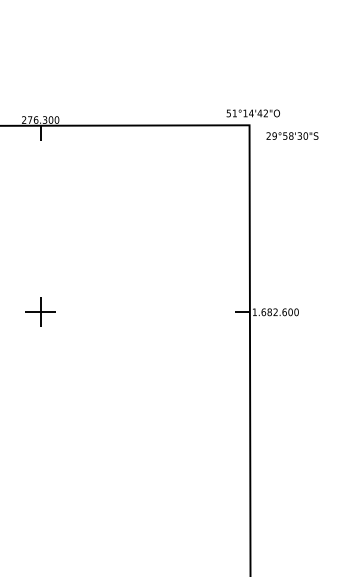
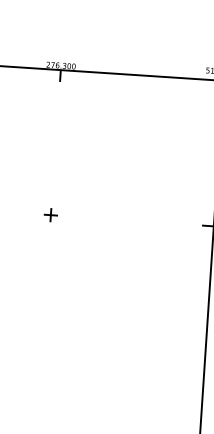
part: (40, 311) -> (50, 214), size x0.6

